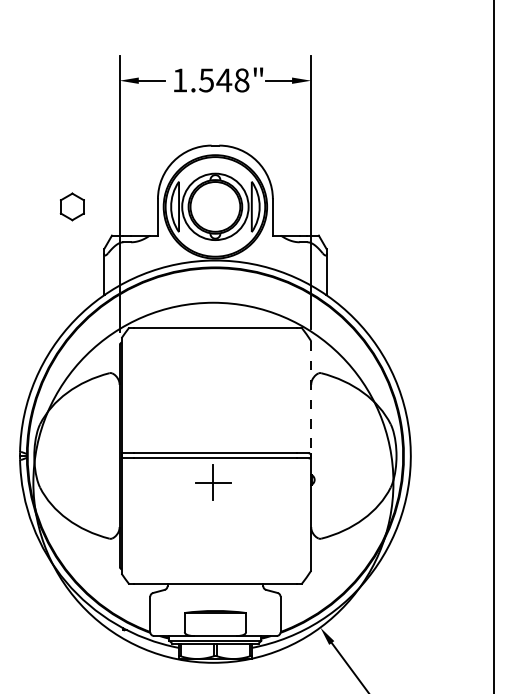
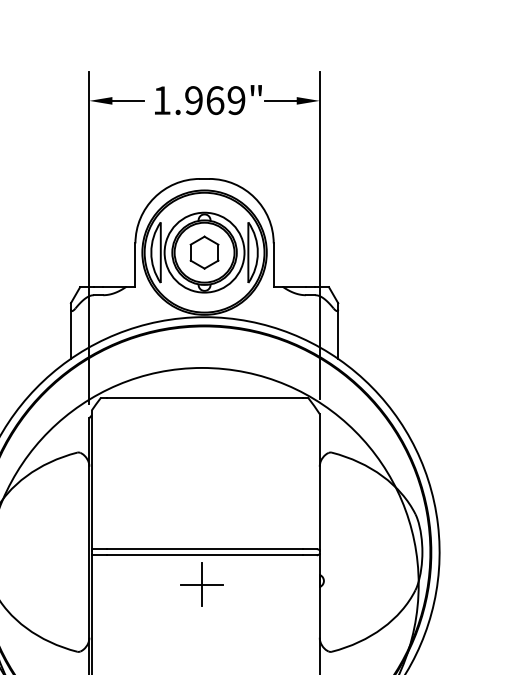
text: (224, 80) -> (215, 100), 1.548" -> 1.969"
part: (71, 206) -> (203, 252), moved
line: (311, 397) -> (320, 481), dashed -> solid

